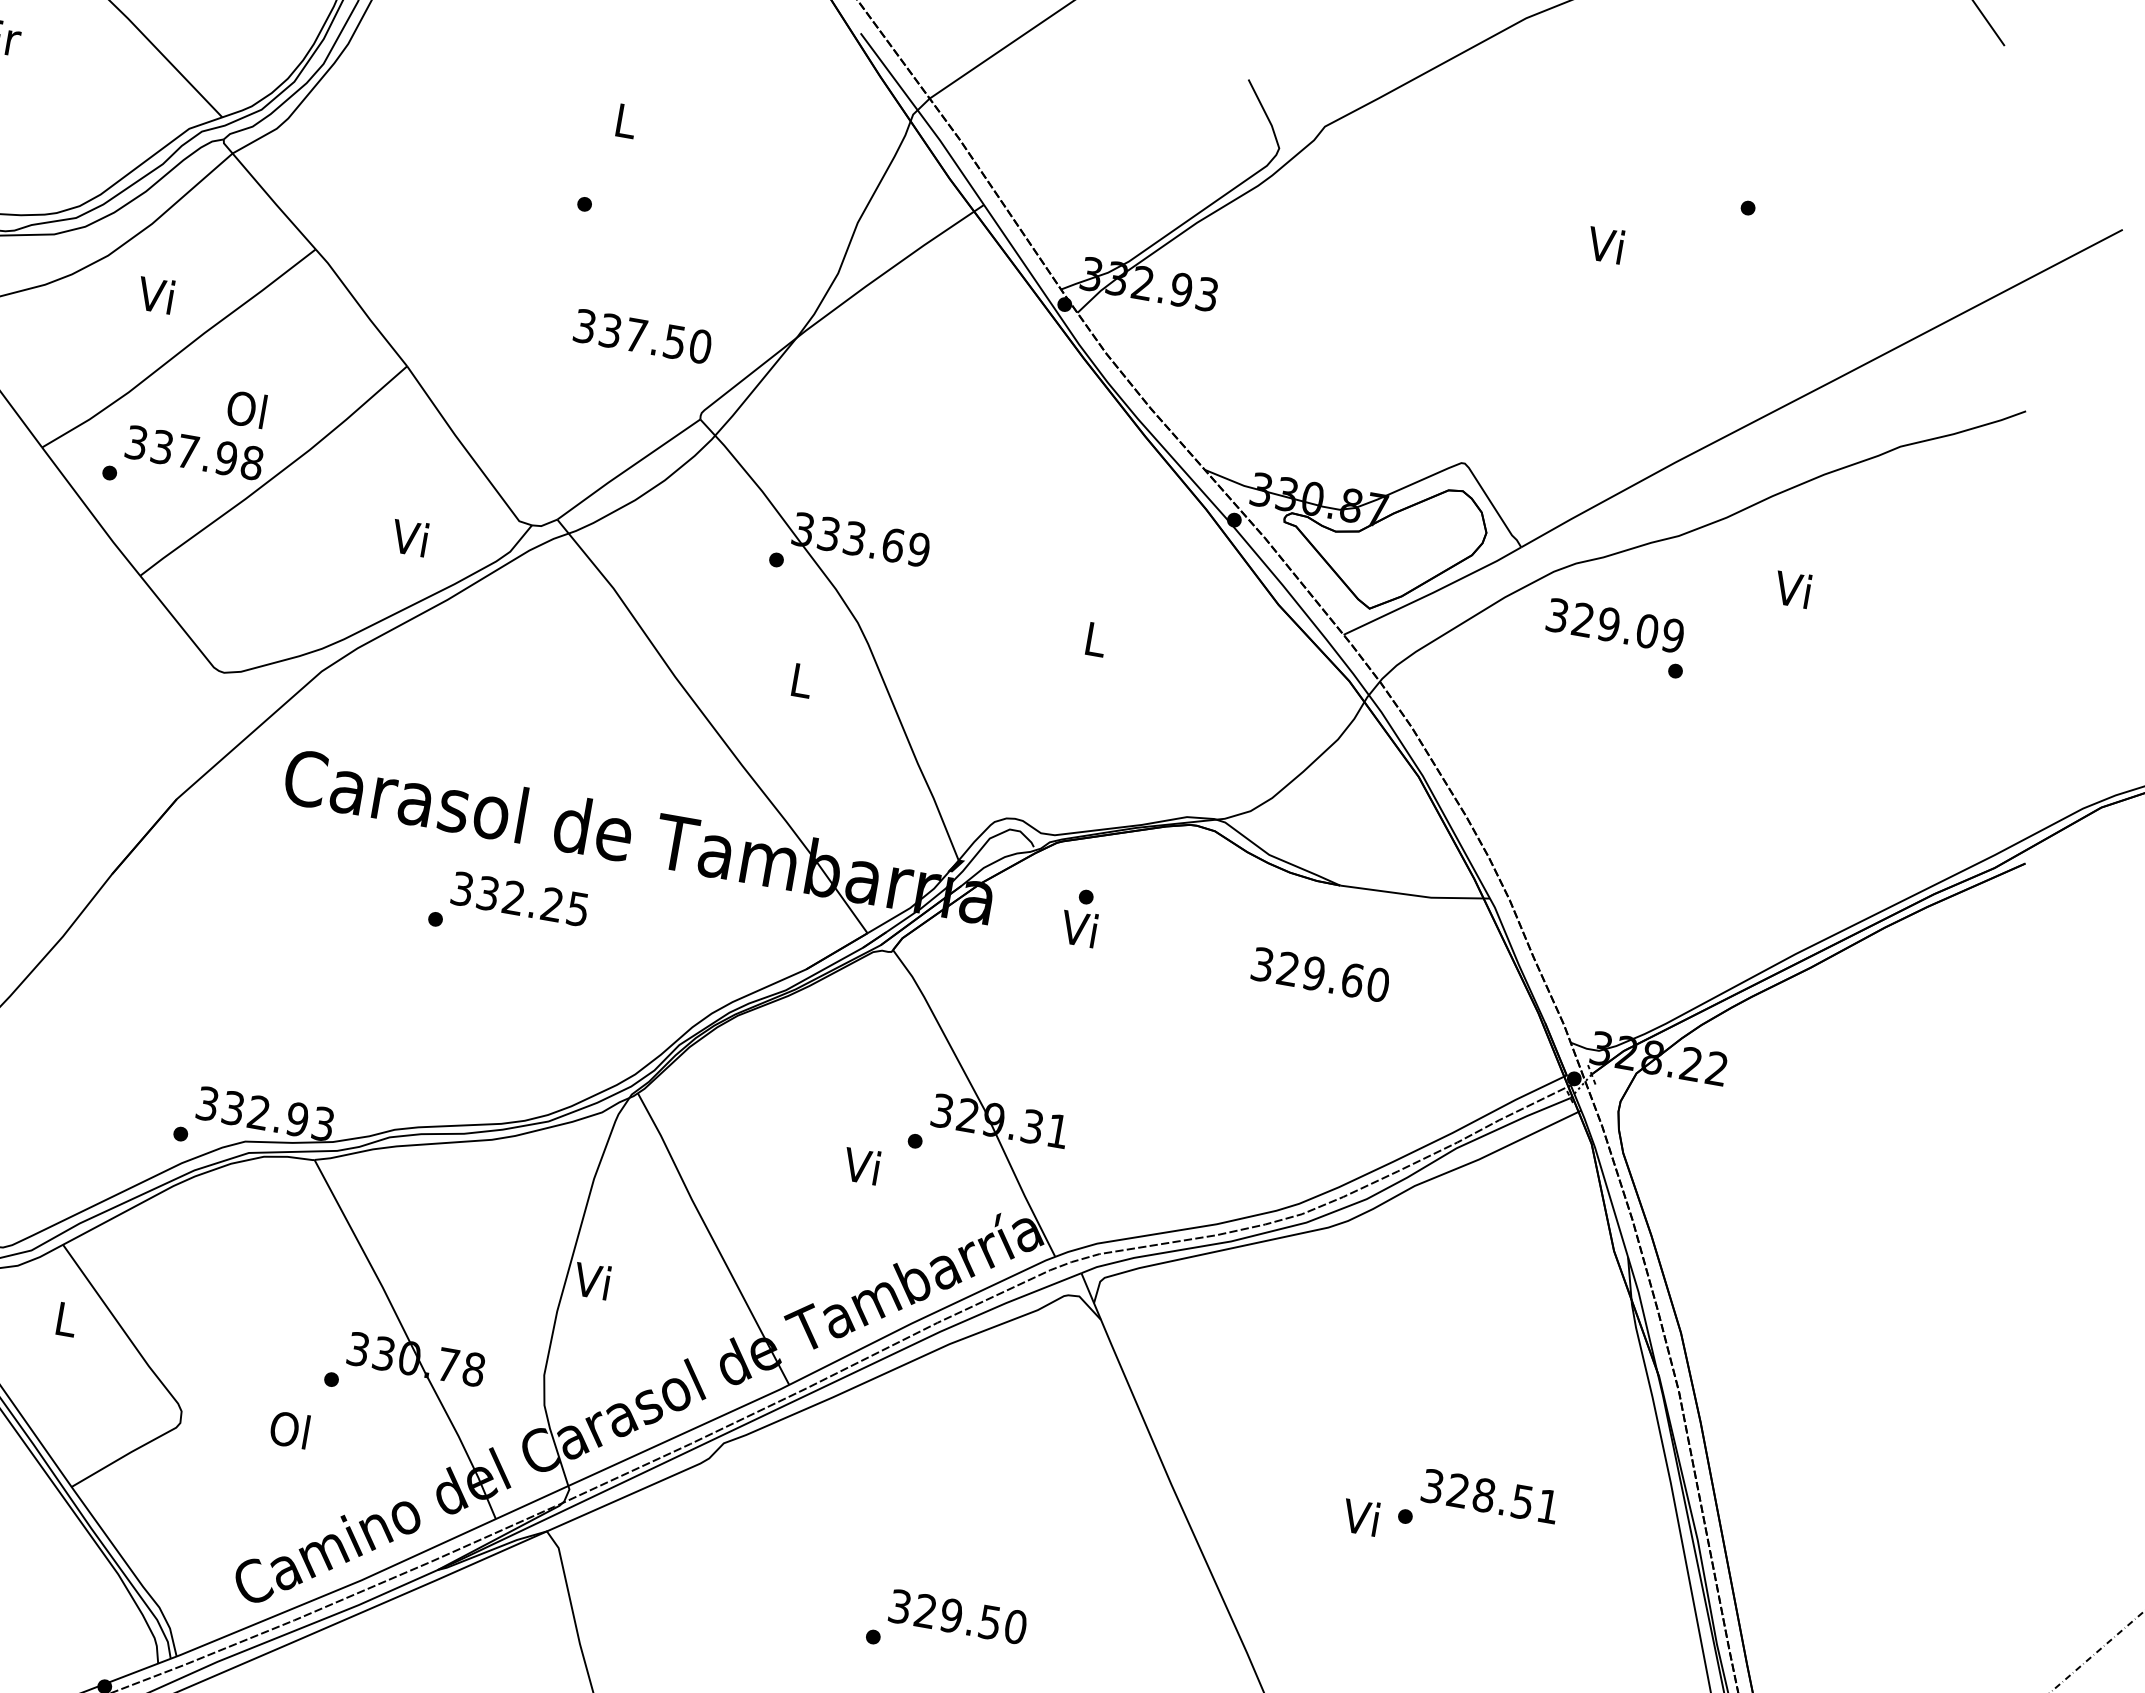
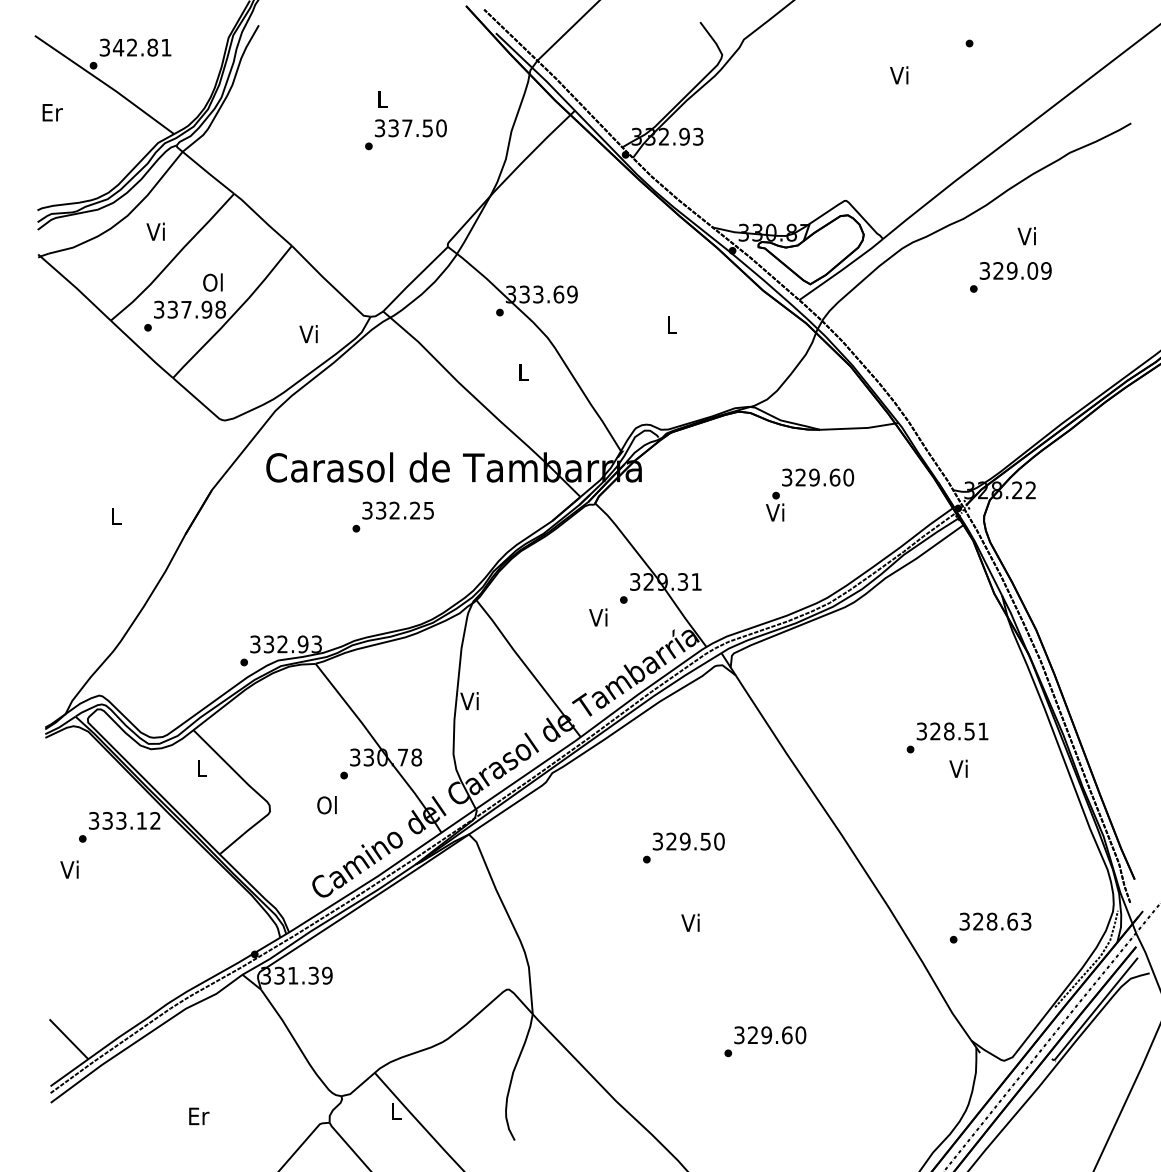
text: (642, 336) -> (410, 128), moved
text: (1615, 624) -> (1015, 270), moved
text: (1081, 917) -> (775, 506), moved
text: (1360, 1516) -> (958, 768), moved

